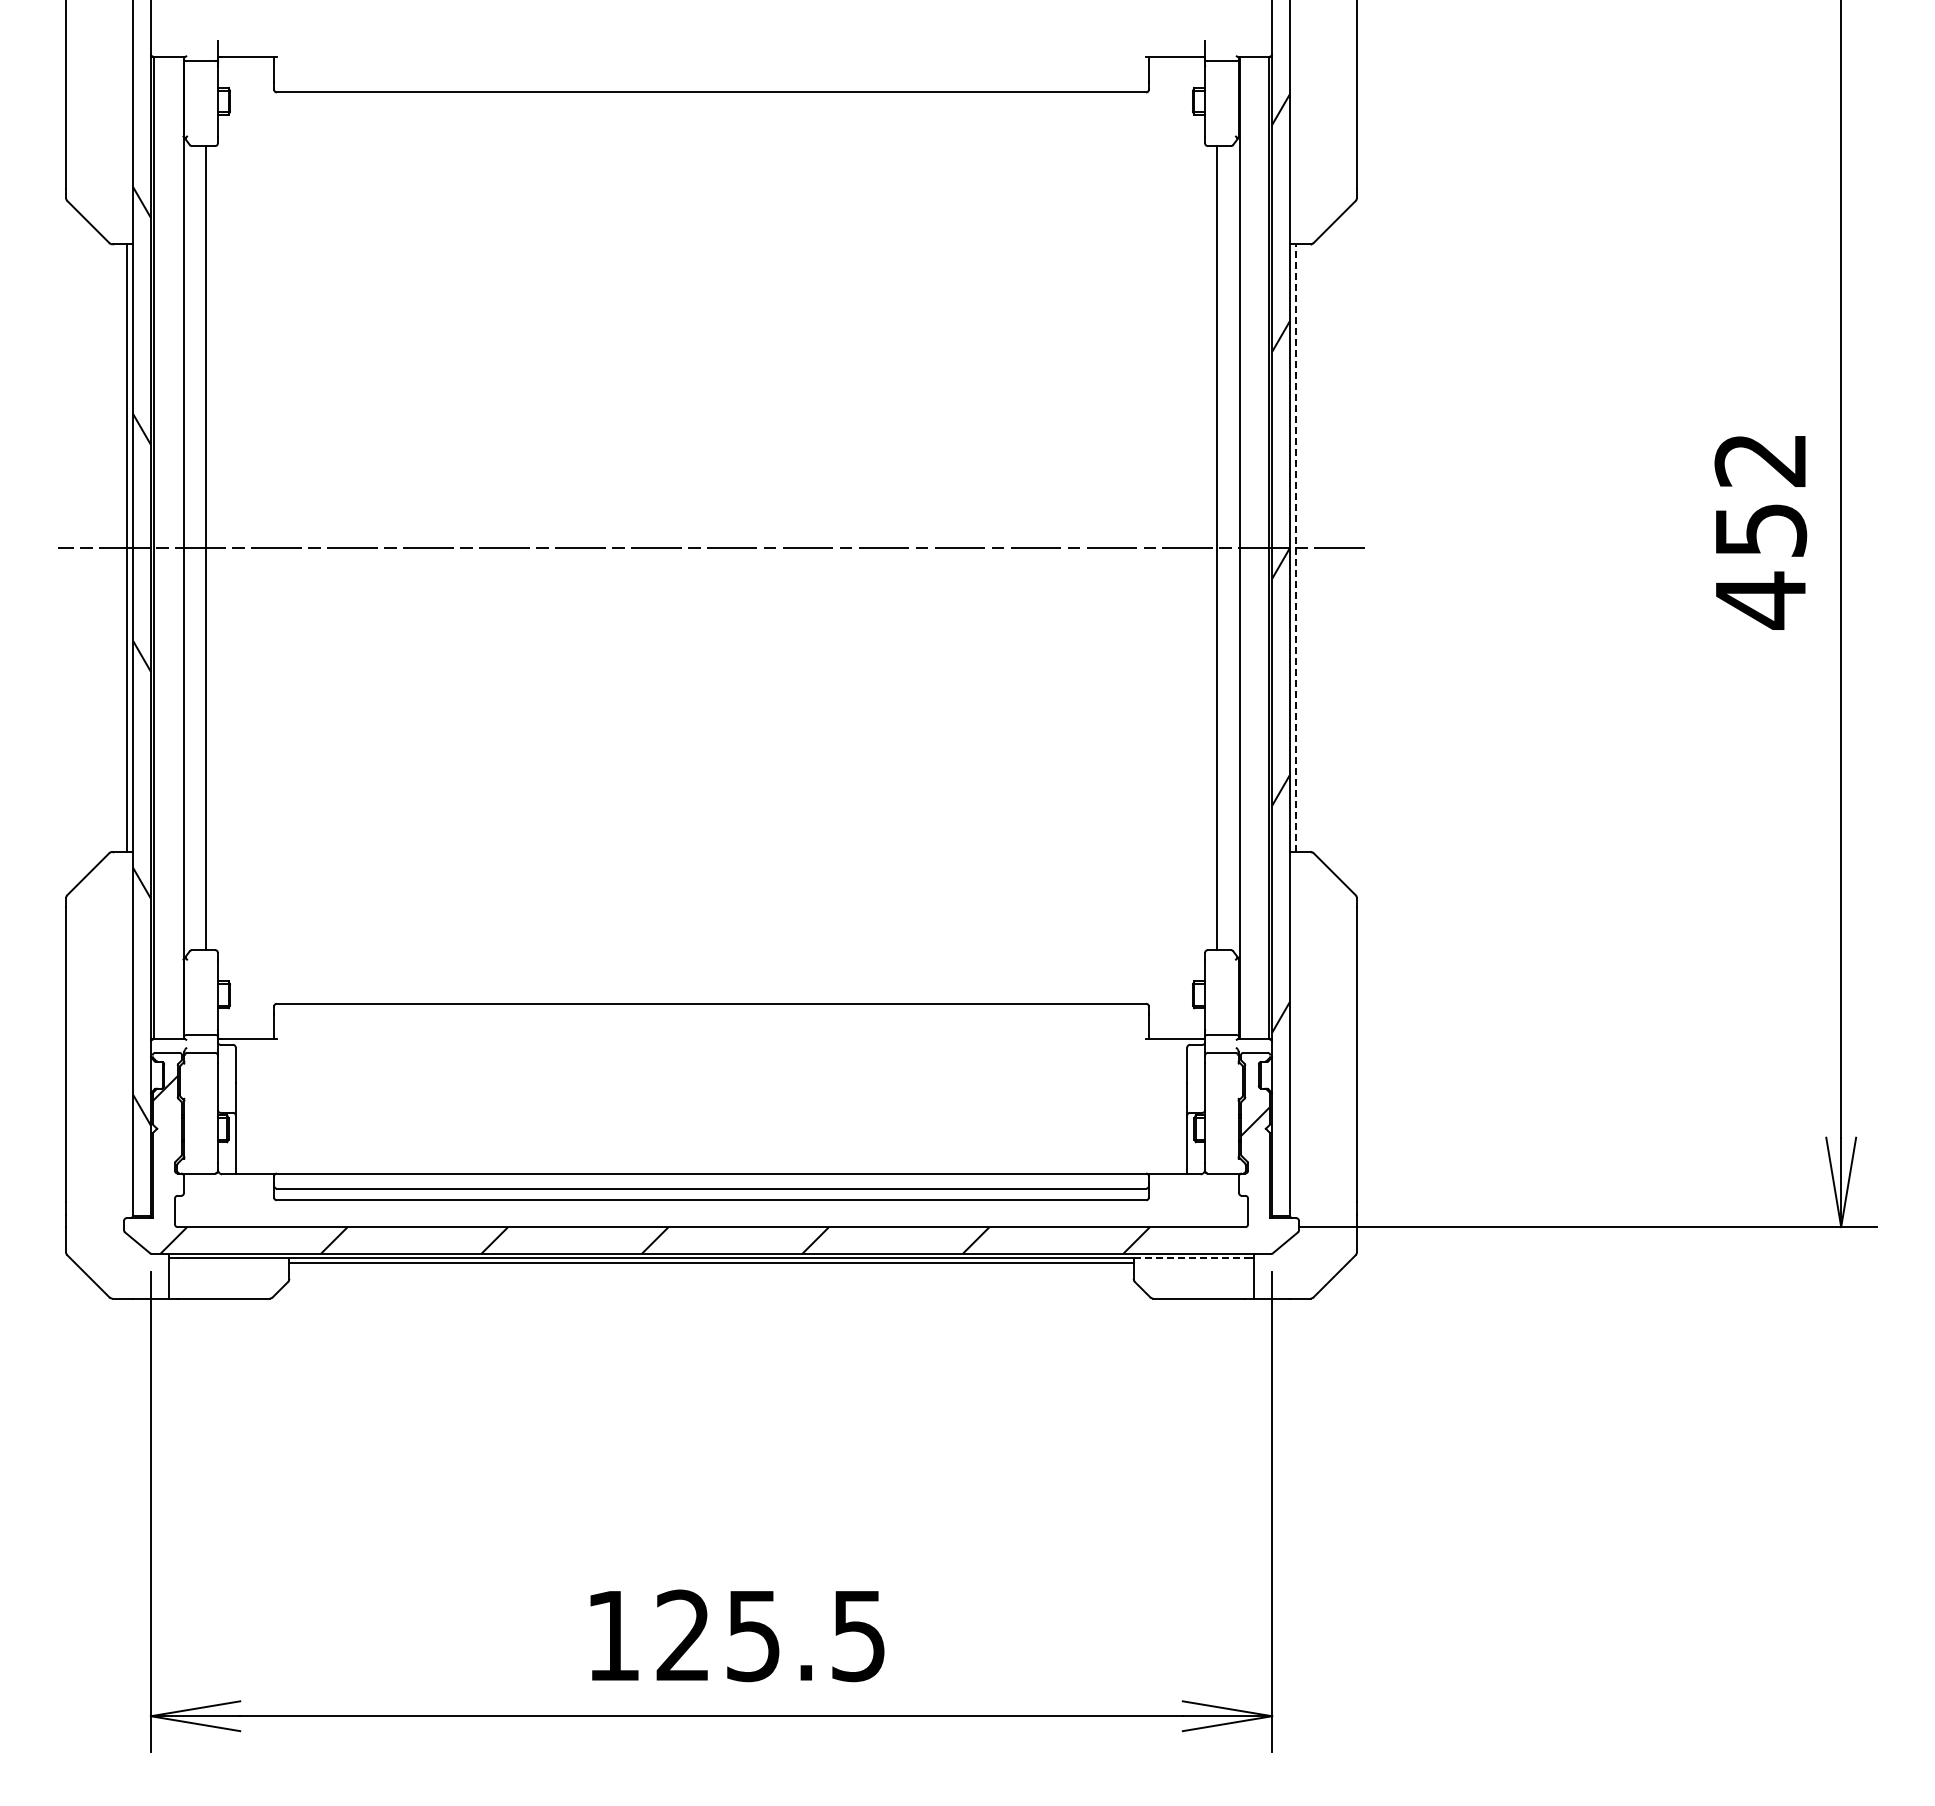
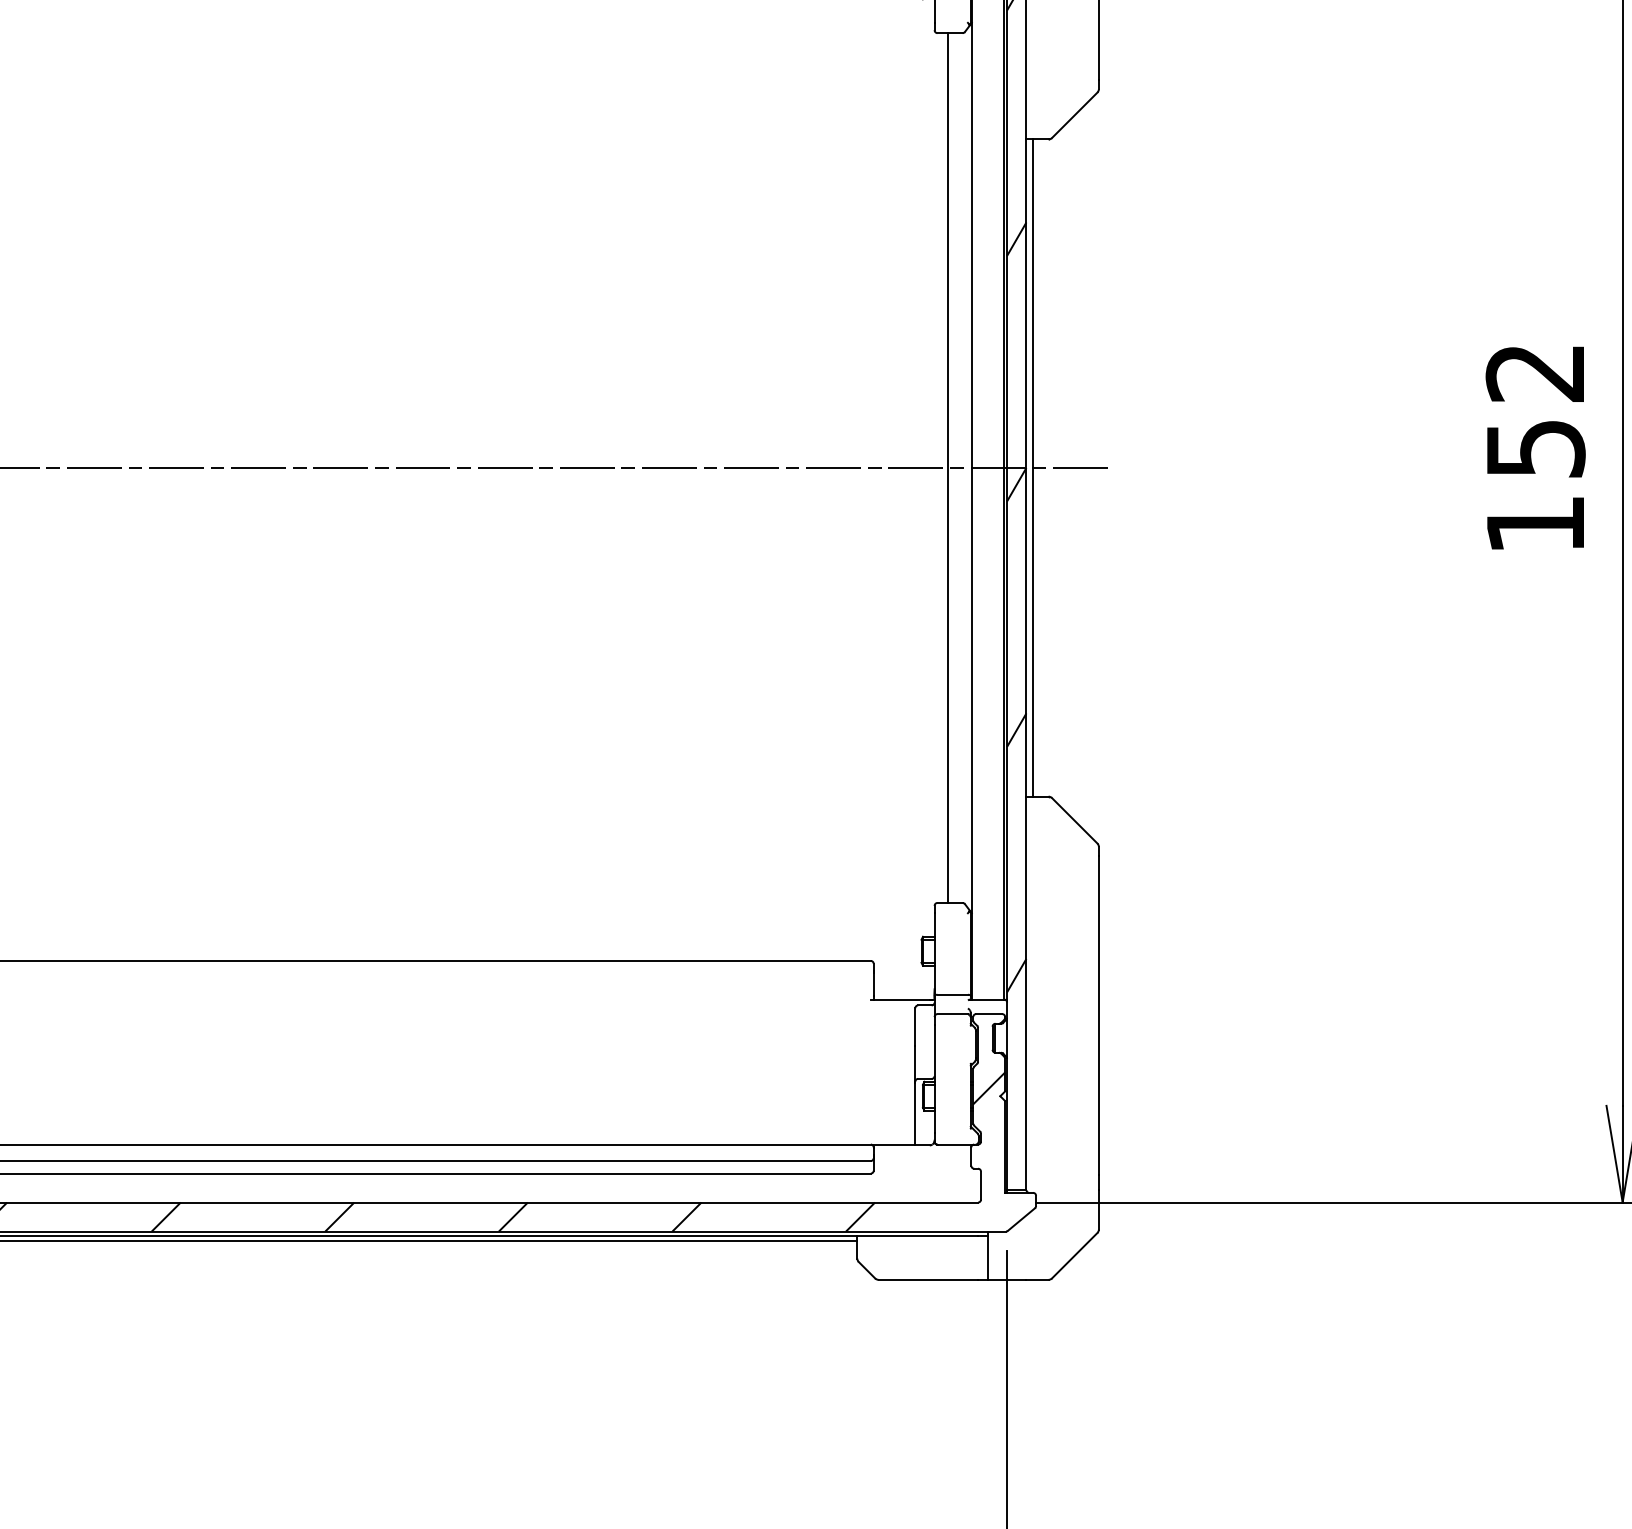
line: (1295, 548) -> (1032, 468), dashed -> solid
text: (1760, 600) -> (1535, 524), 452 -> 152
line: (1189, 1258) -> (917, 1236), dashed -> solid

